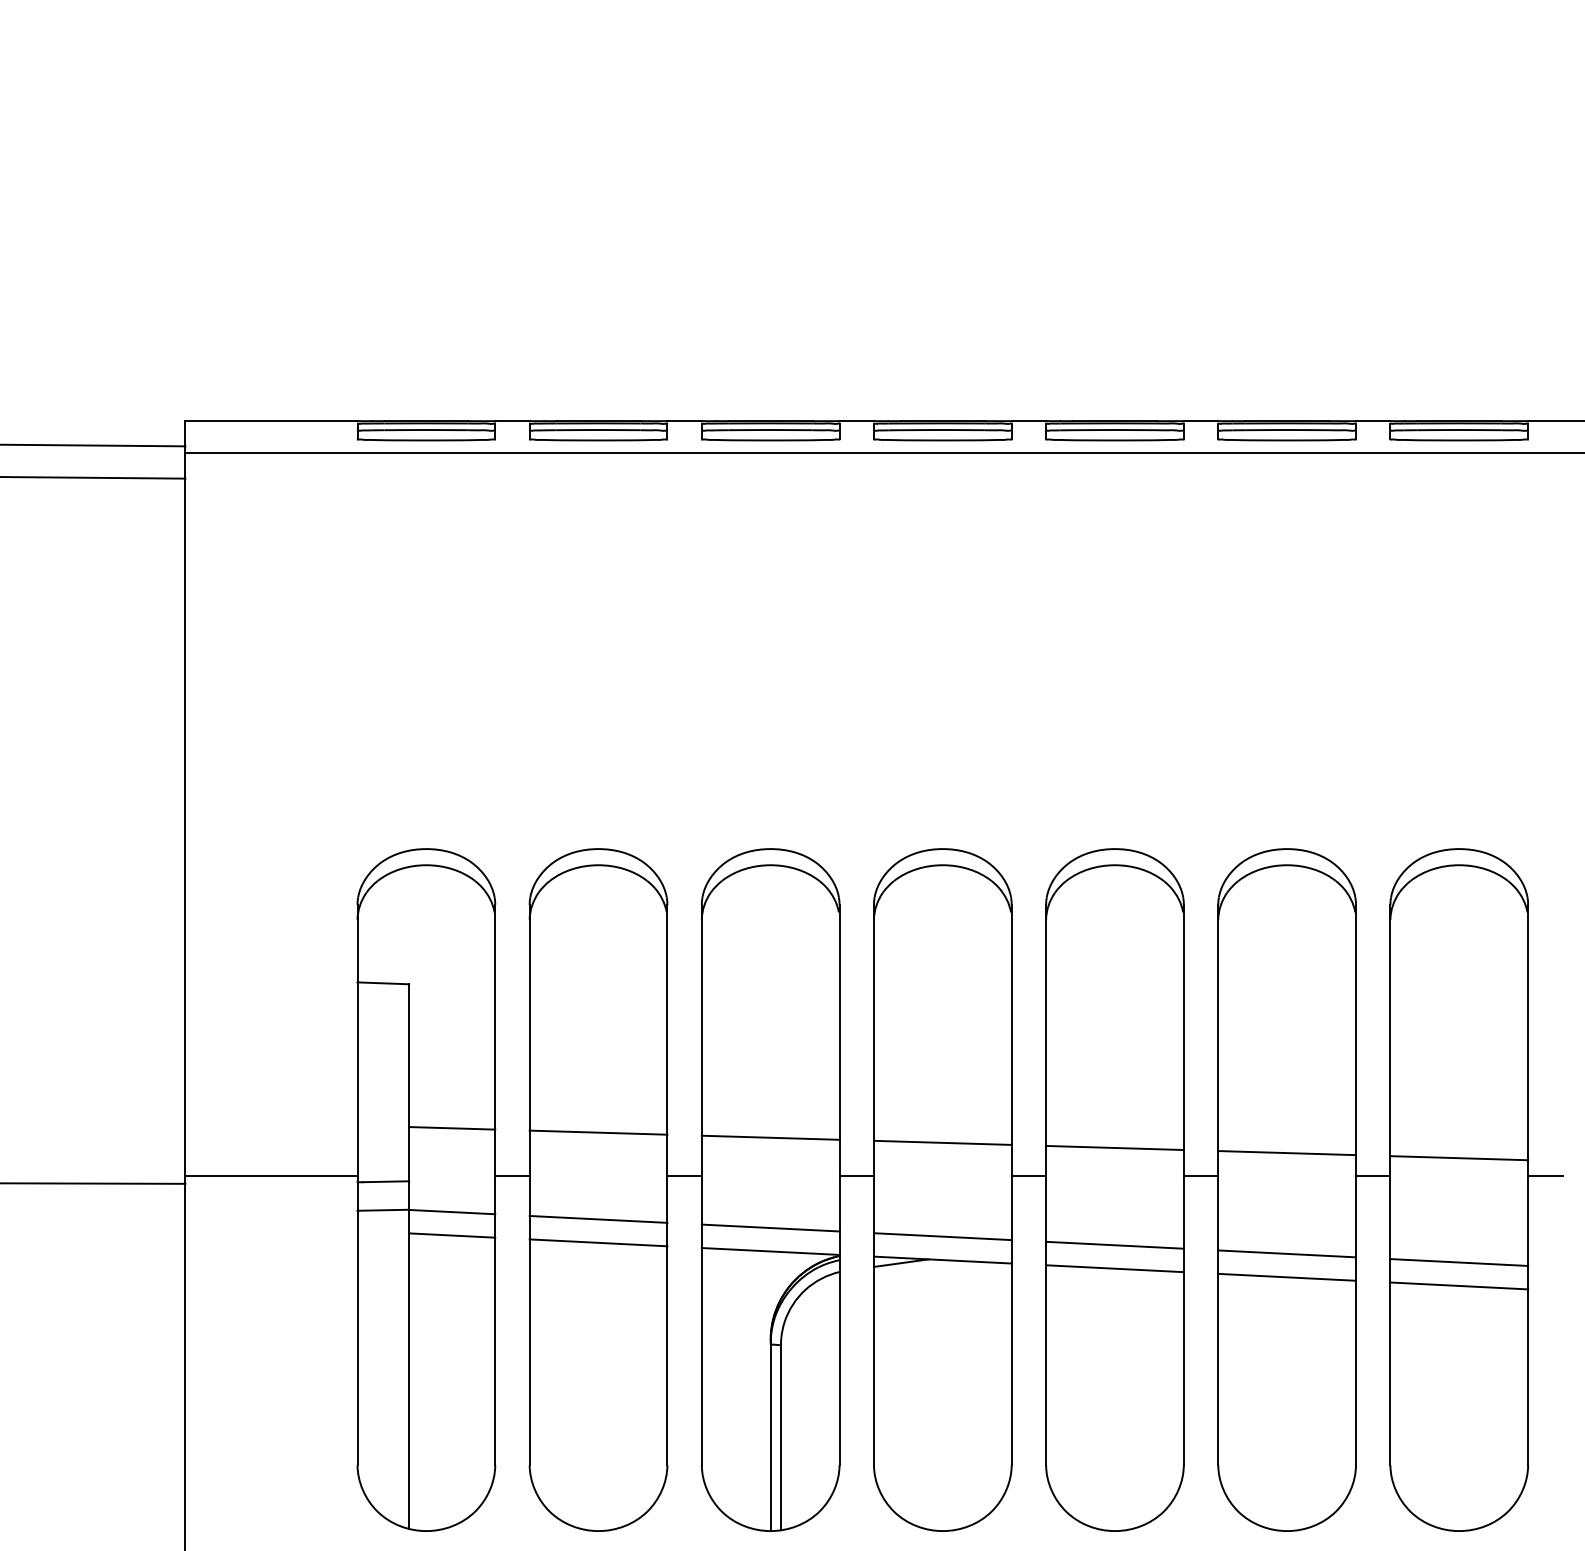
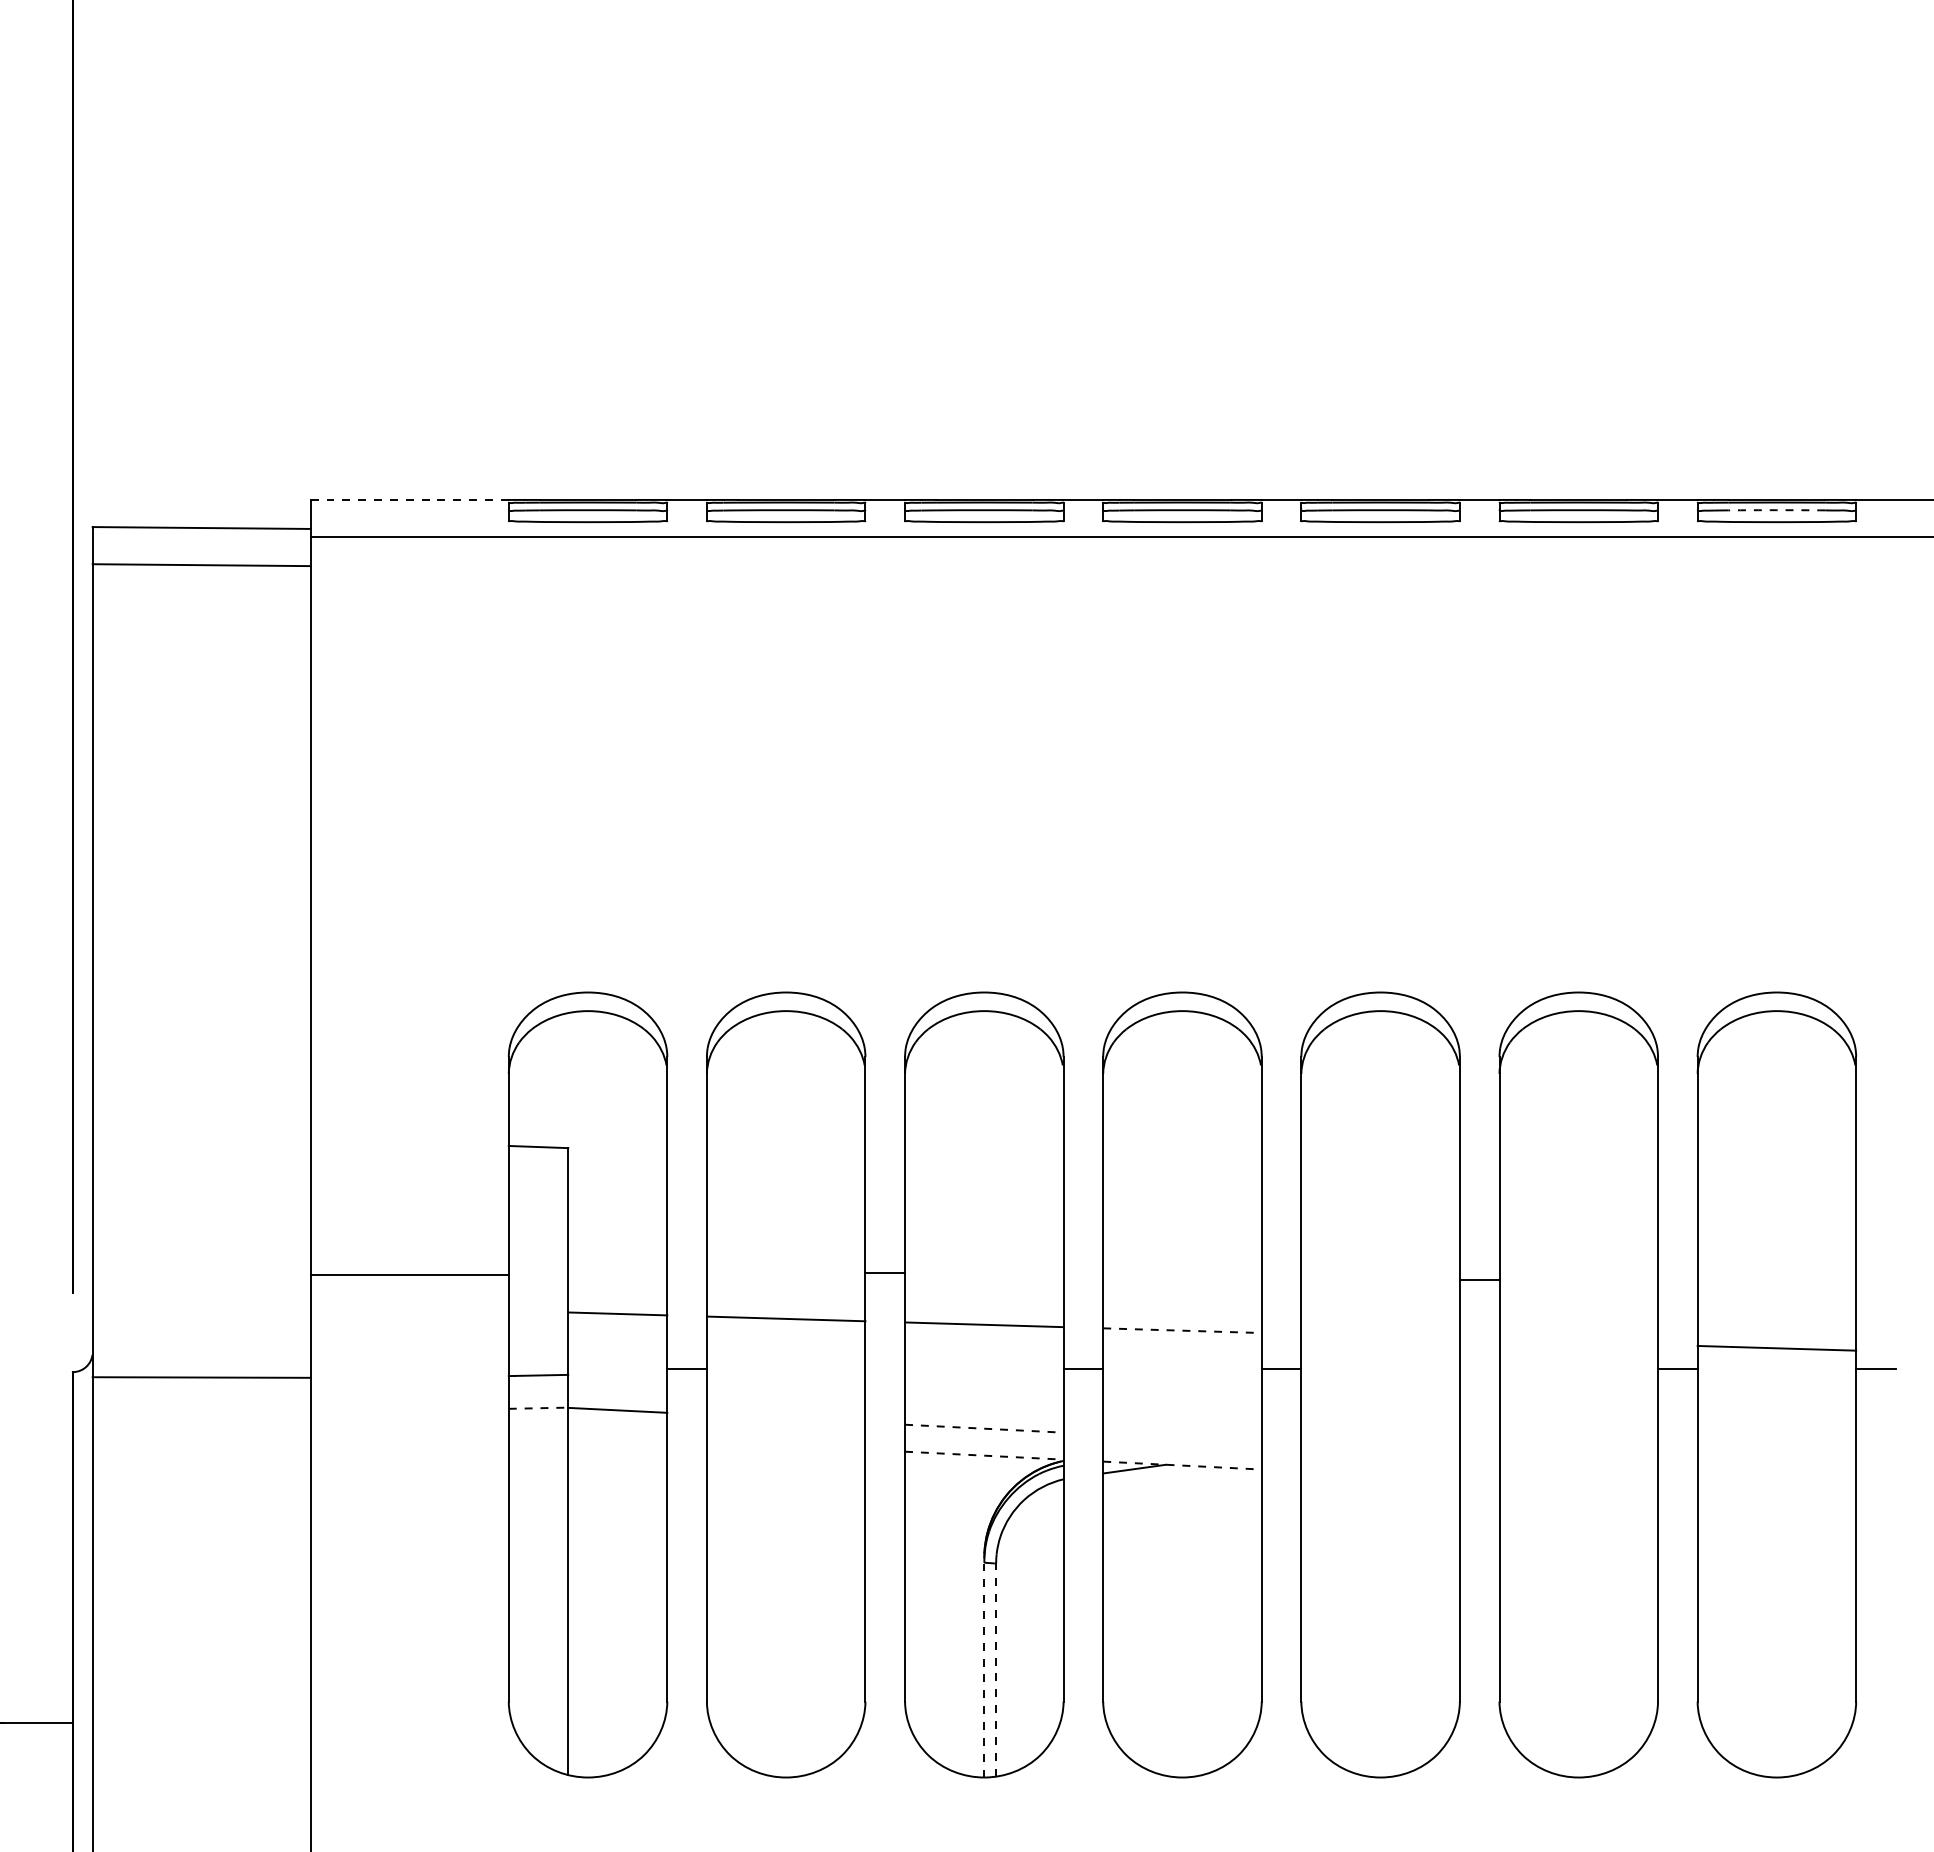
line: (272, 420) -> (410, 499), solid -> dashed
arc: (1458, 430) -> (1776, 510), solid -> dashed
line: (942, 1142) -> (1182, 1330), solid -> dashed
line: (1114, 1147) -> (1380, 1336), removed
line: (1286, 1153) -> (1578, 1342), removed
line: (271, 1175) -> (409, 1274), moved
line: (684, 1175) -> (885, 1272), moved
line: (1200, 1175) -> (1479, 1279), moved
line: (383, 1210) -> (538, 1408), solid -> dashed
line: (597, 1219) -> (785, 1418), removed
line: (770, 1227) -> (984, 1428), solid -> dashed
line: (451, 1234) -> (617, 1436), removed
line: (942, 1236) -> (1182, 1438), removed
line: (597, 1242) -> (785, 1445), removed
line: (1114, 1245) -> (1380, 1448), removed
line: (770, 1251) -> (984, 1455), solid -> dashed
line: (1286, 1253) -> (1578, 1458), removed
line: (942, 1260) -> (1182, 1465), solid -> dashed
line: (1458, 1262) -> (1776, 1468), removed
line: (1114, 1268) -> (1380, 1475), removed
line: (1286, 1277) -> (1578, 1485), removed
line: (1458, 1286) -> (1776, 1495), removed
line: (770, 1434) -> (984, 1666), solid -> dashed
line: (781, 1437) -> (996, 1669), solid -> dashed

